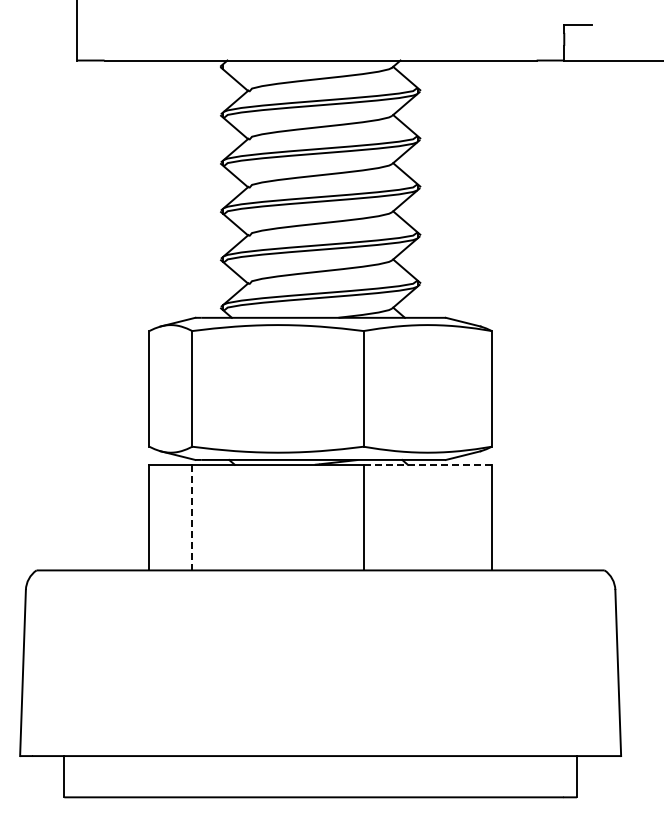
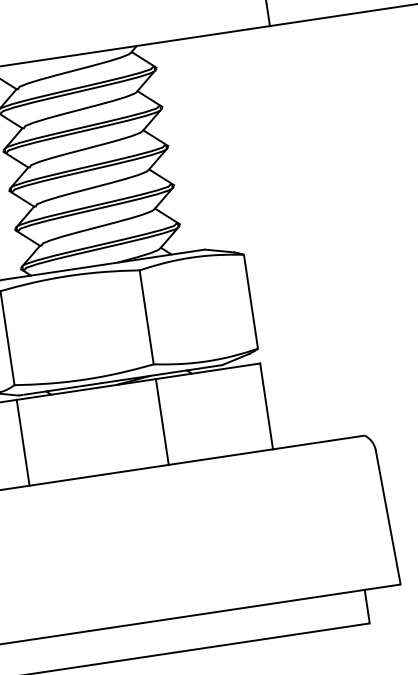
line: (428, 464) -> (208, 370), dashed -> solid
line: (192, 517) -> (23, 442), dashed -> solid

